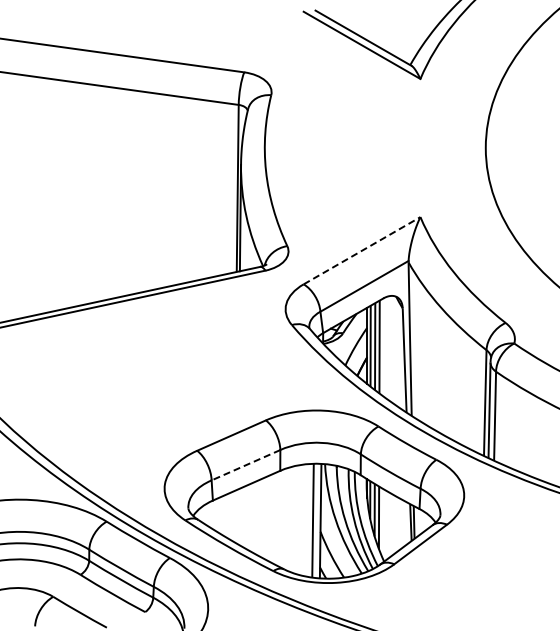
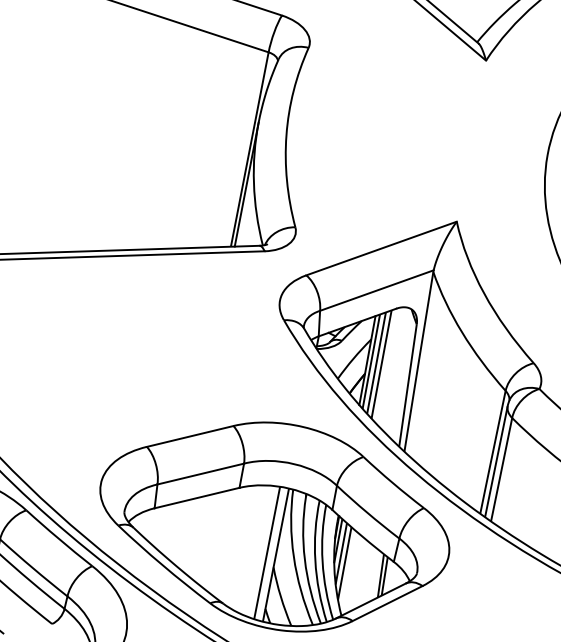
line: (362, 250) -> (382, 248), dashed -> solid
line: (246, 465) -> (201, 474), dashed -> solid

